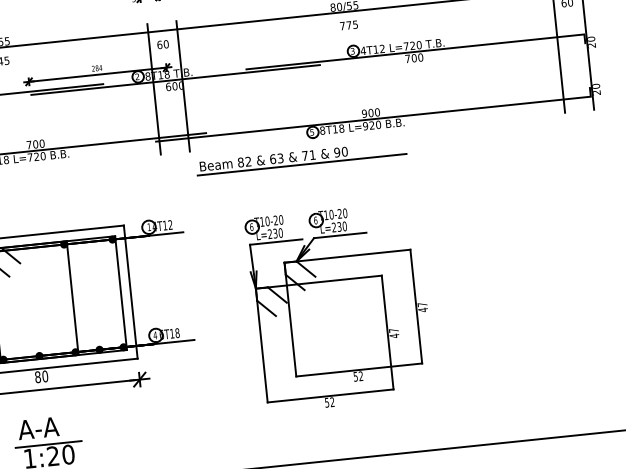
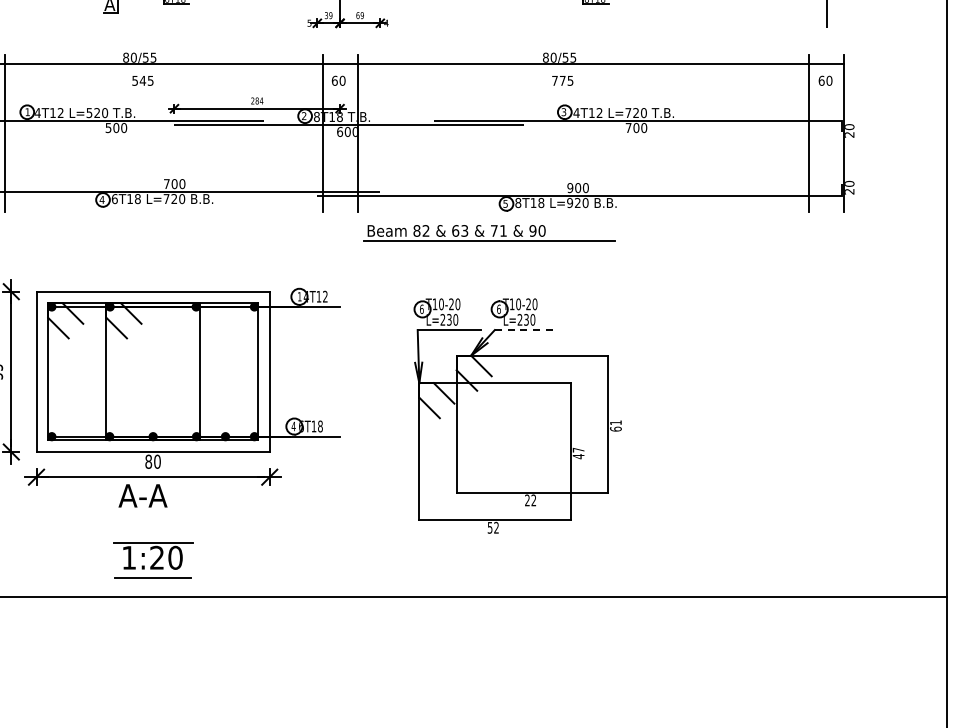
line: (340, 235) -> (526, 330), solid -> dashed
text: (422, 307) -> (615, 425), 47 -> 61
text: (355, 376) -> (527, 500), 52 -> 22
text: (38, 428) -> (142, 495), moved

